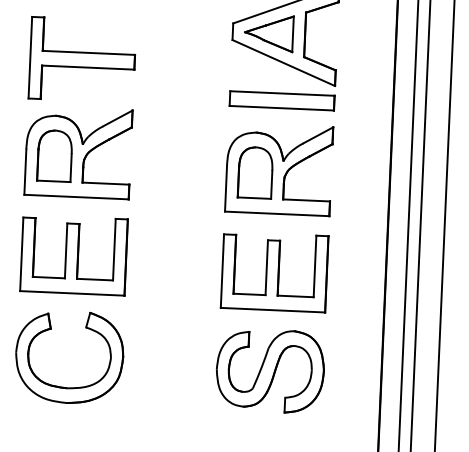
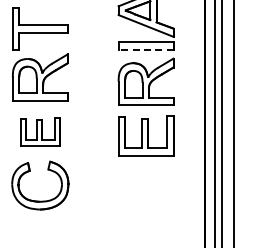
line: (280, 107) -> (145, 49), solid -> dashed
part: (74, 254) -> (40, 131), size x0.7
part: (271, 369) -> (146, 187), removed

